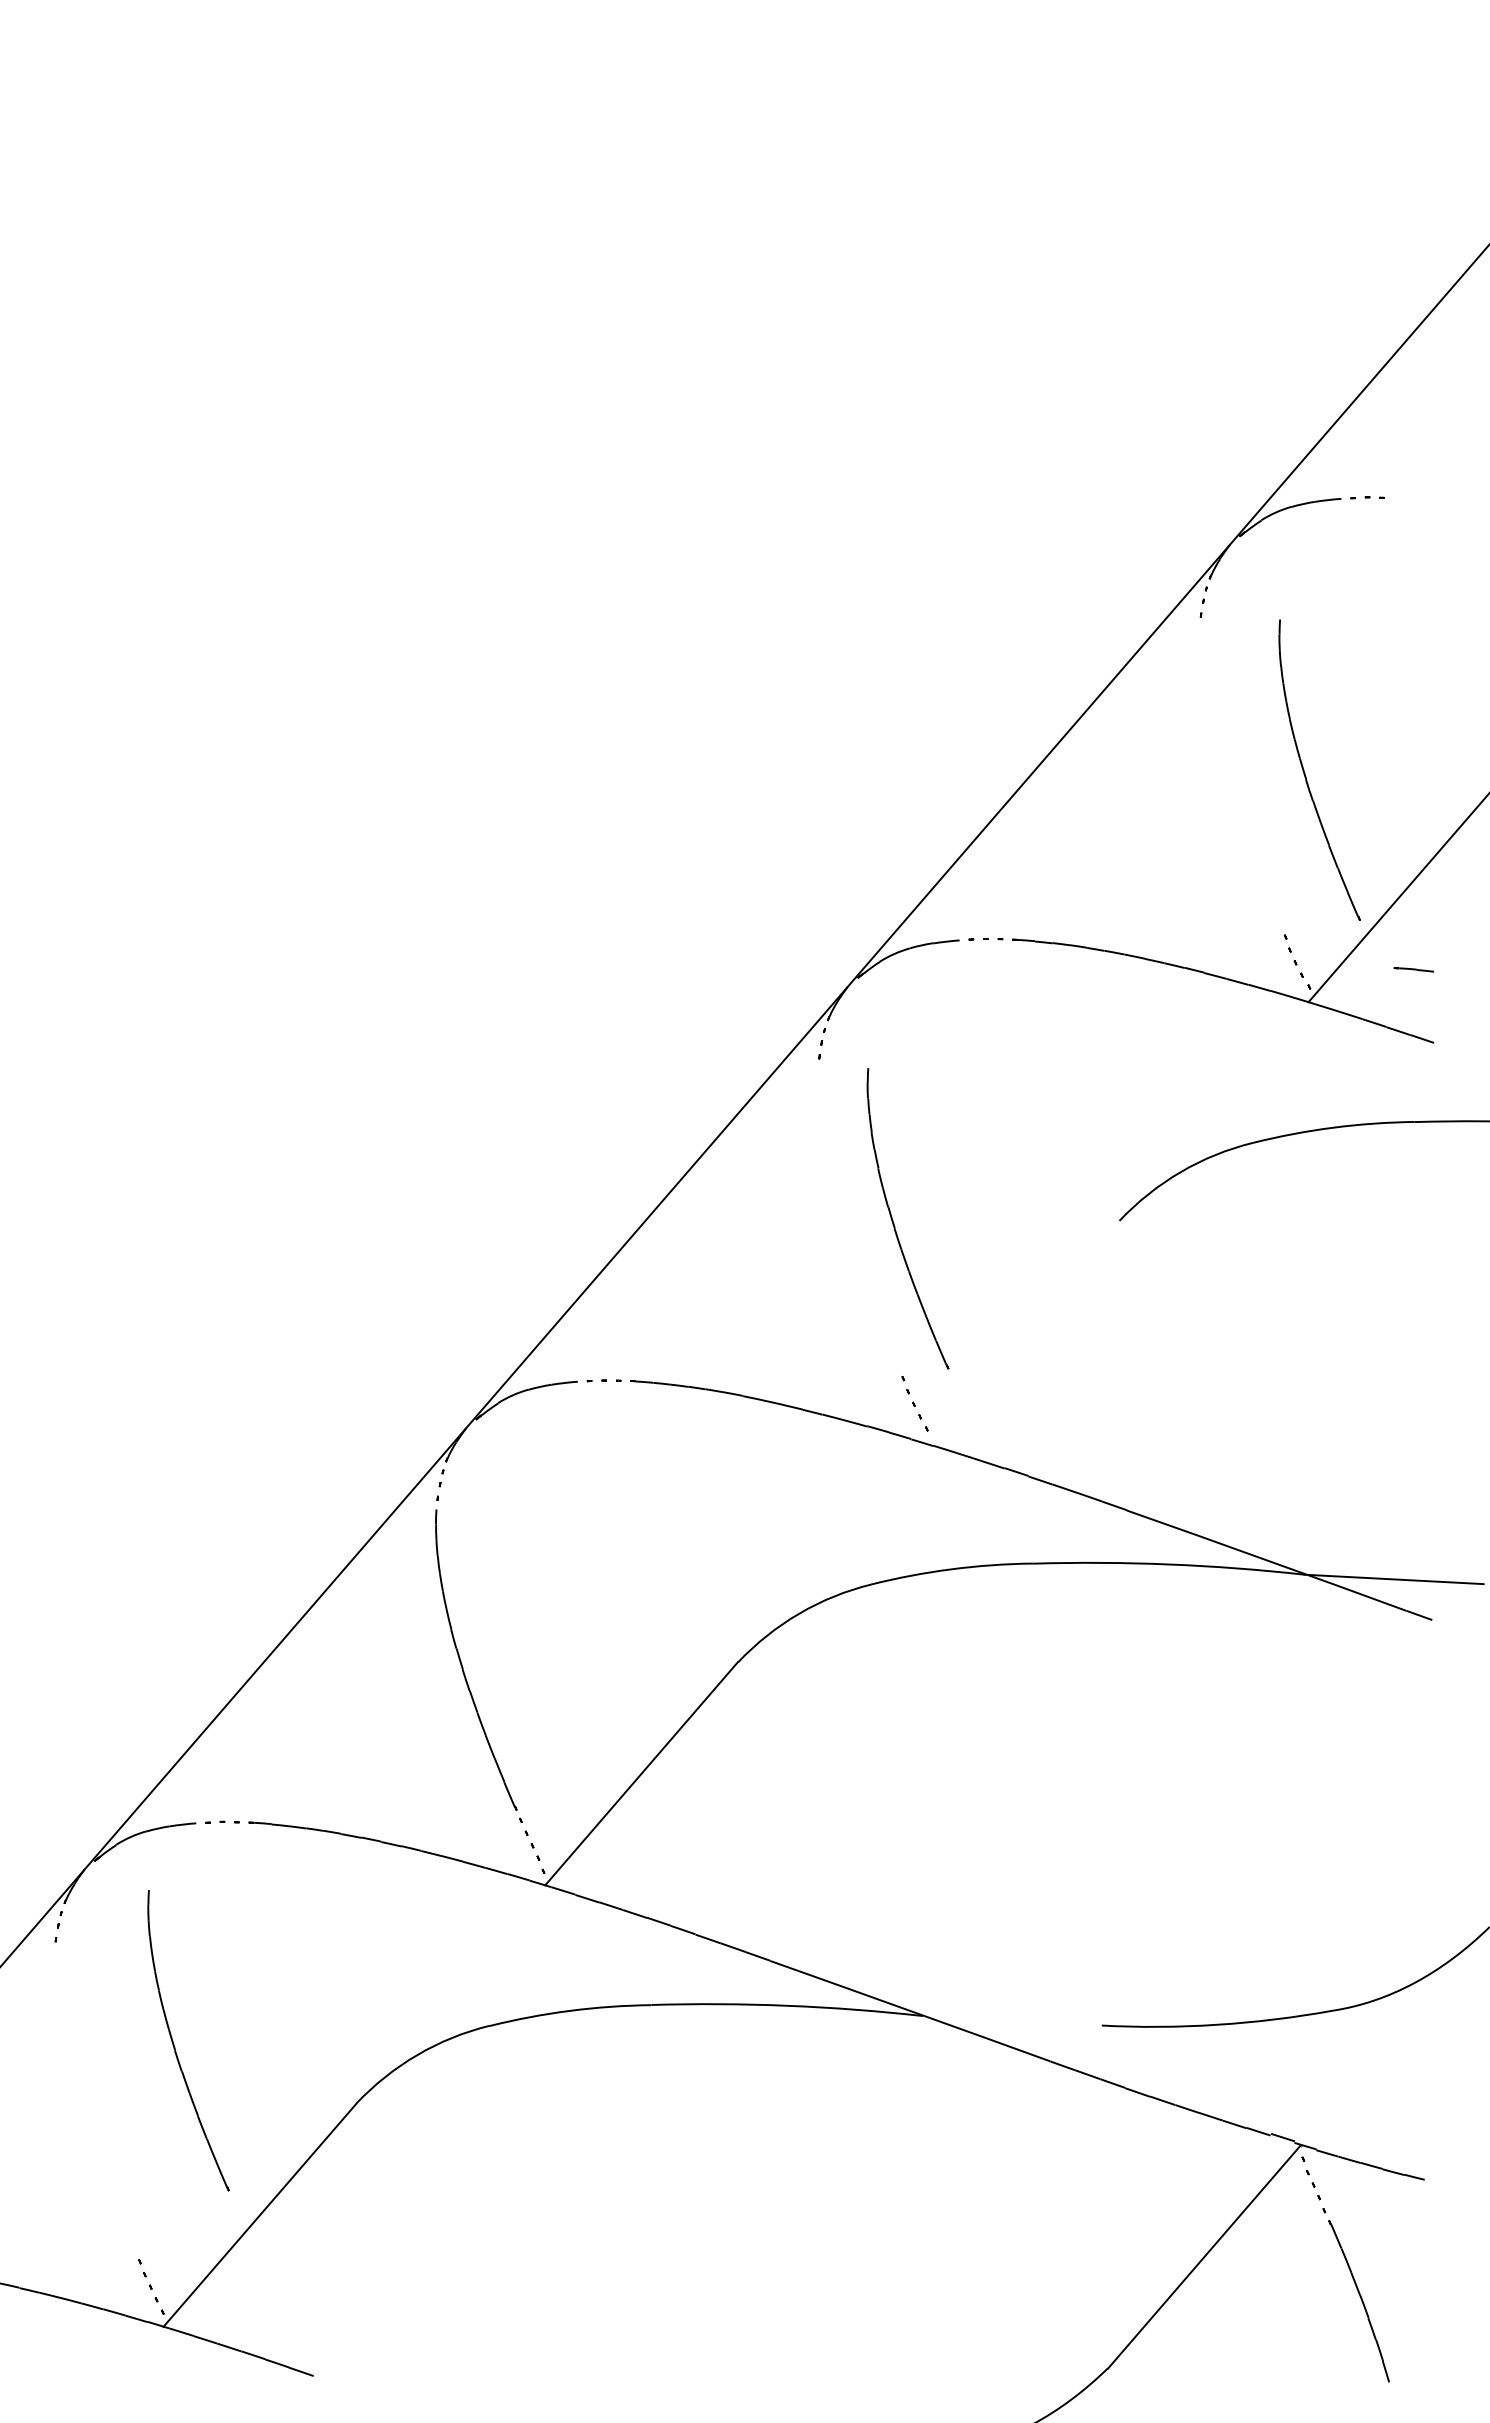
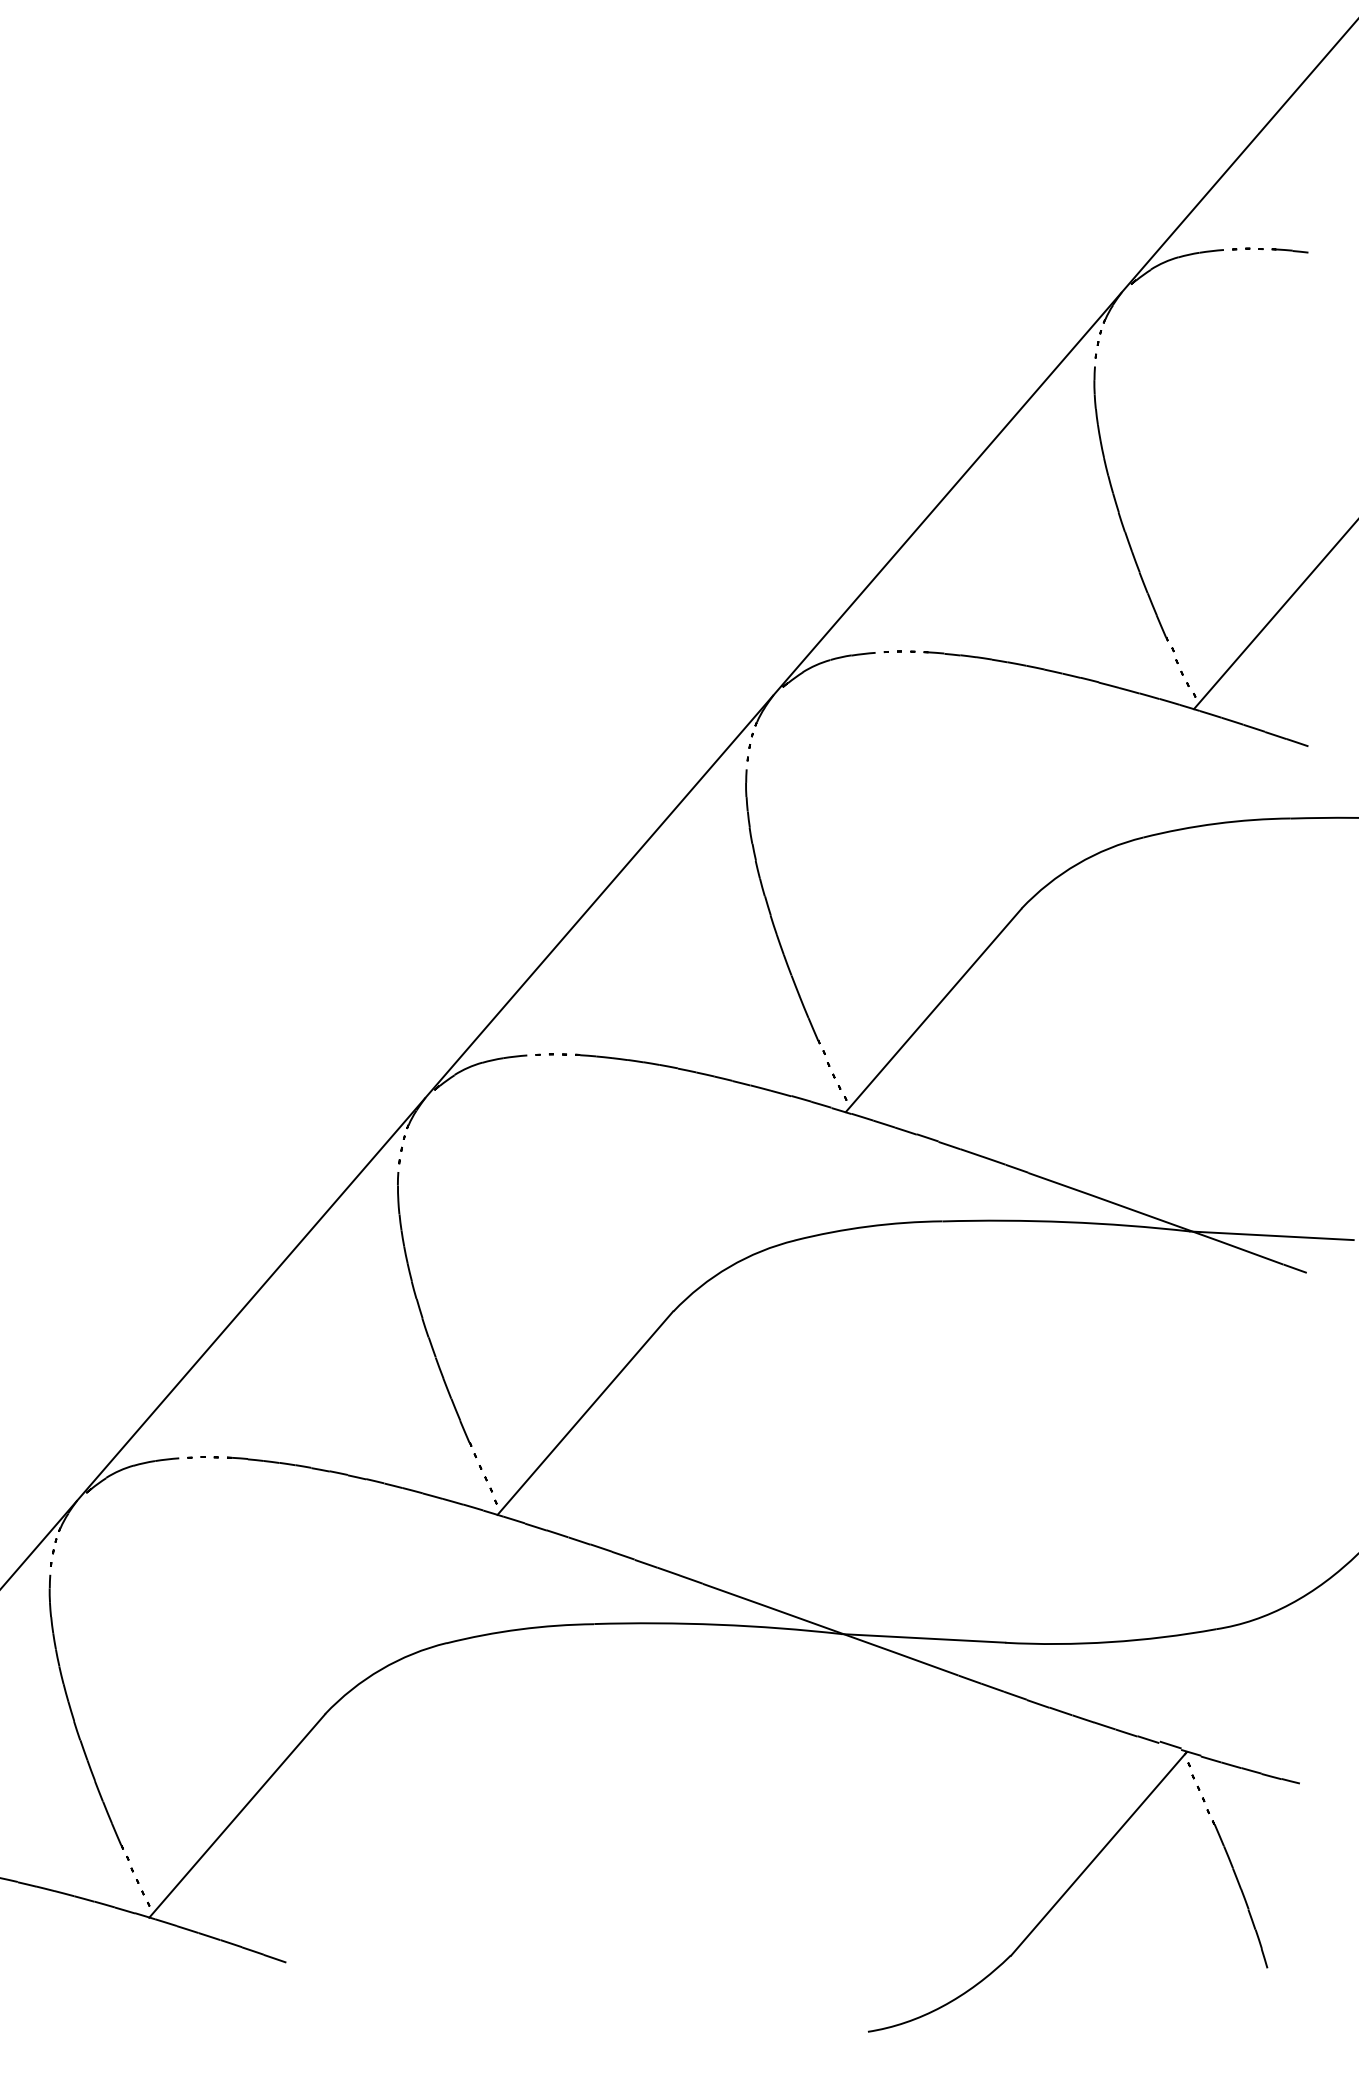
part: (1305, 773) -> (1118, 506), moved
line: (1413, 969) -> (1289, 250), moved
part: (894, 1223) -> (770, 911), moved
line: (1023, 1332) -> (933, 1010), added
line: (1011, 2020) -> (922, 1638), added
part: (174, 2044) -> (73, 1715), moved

